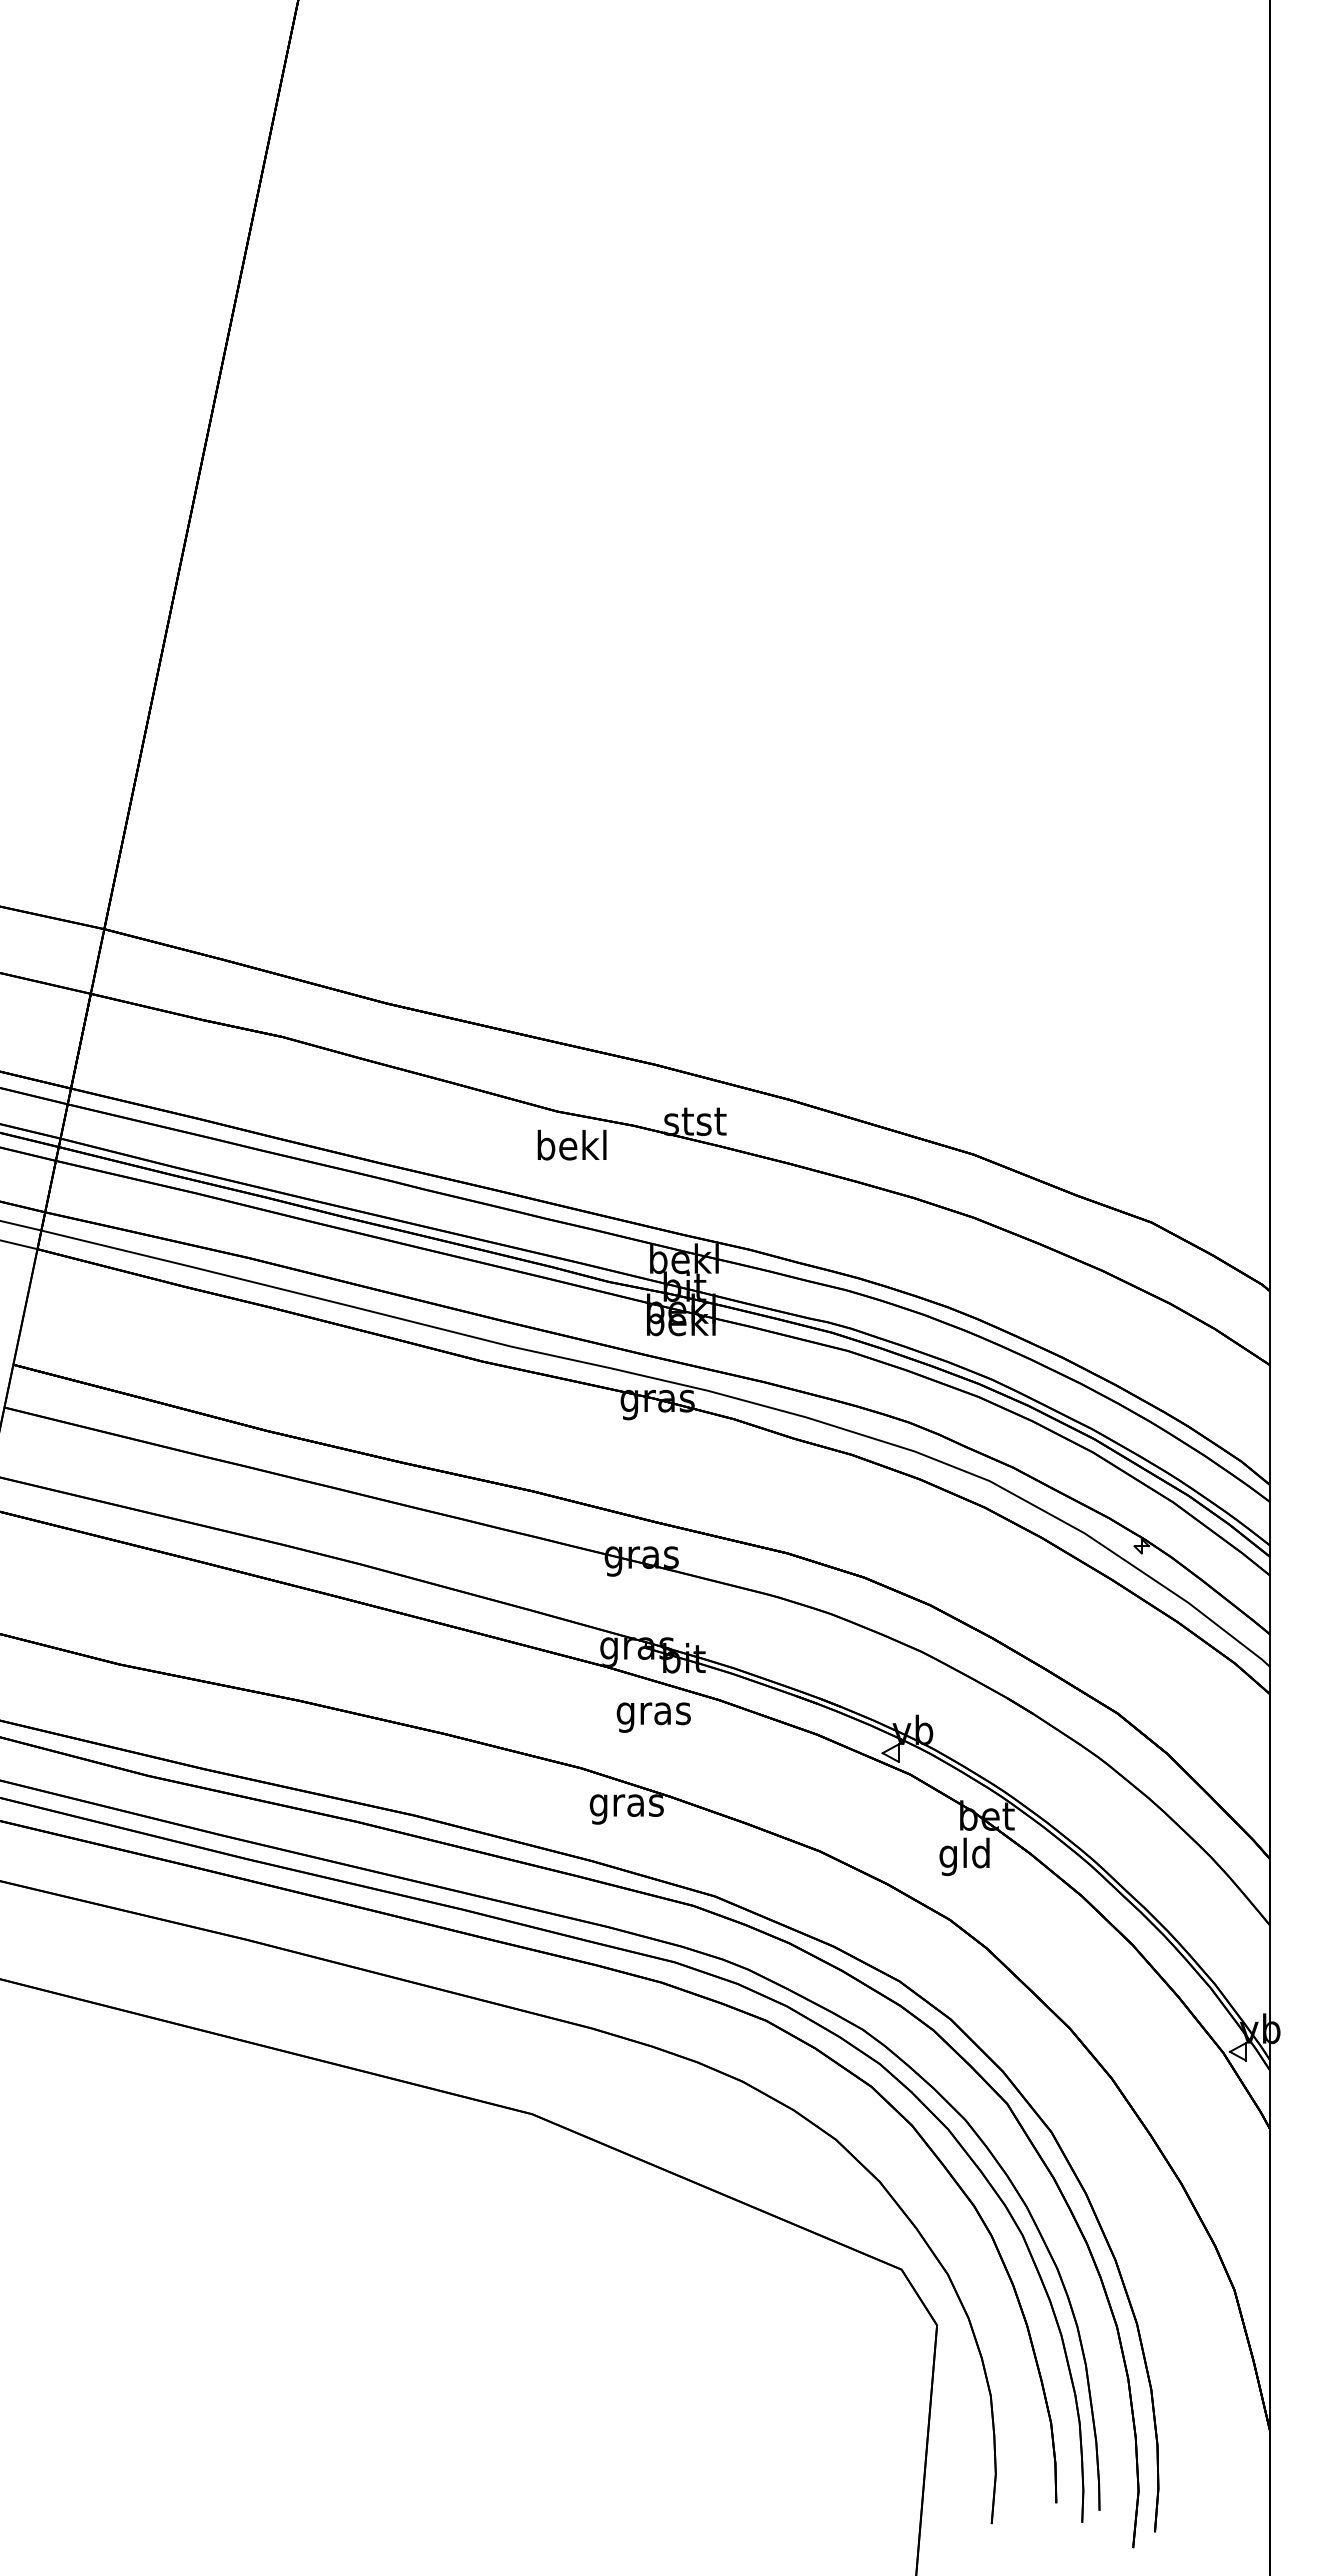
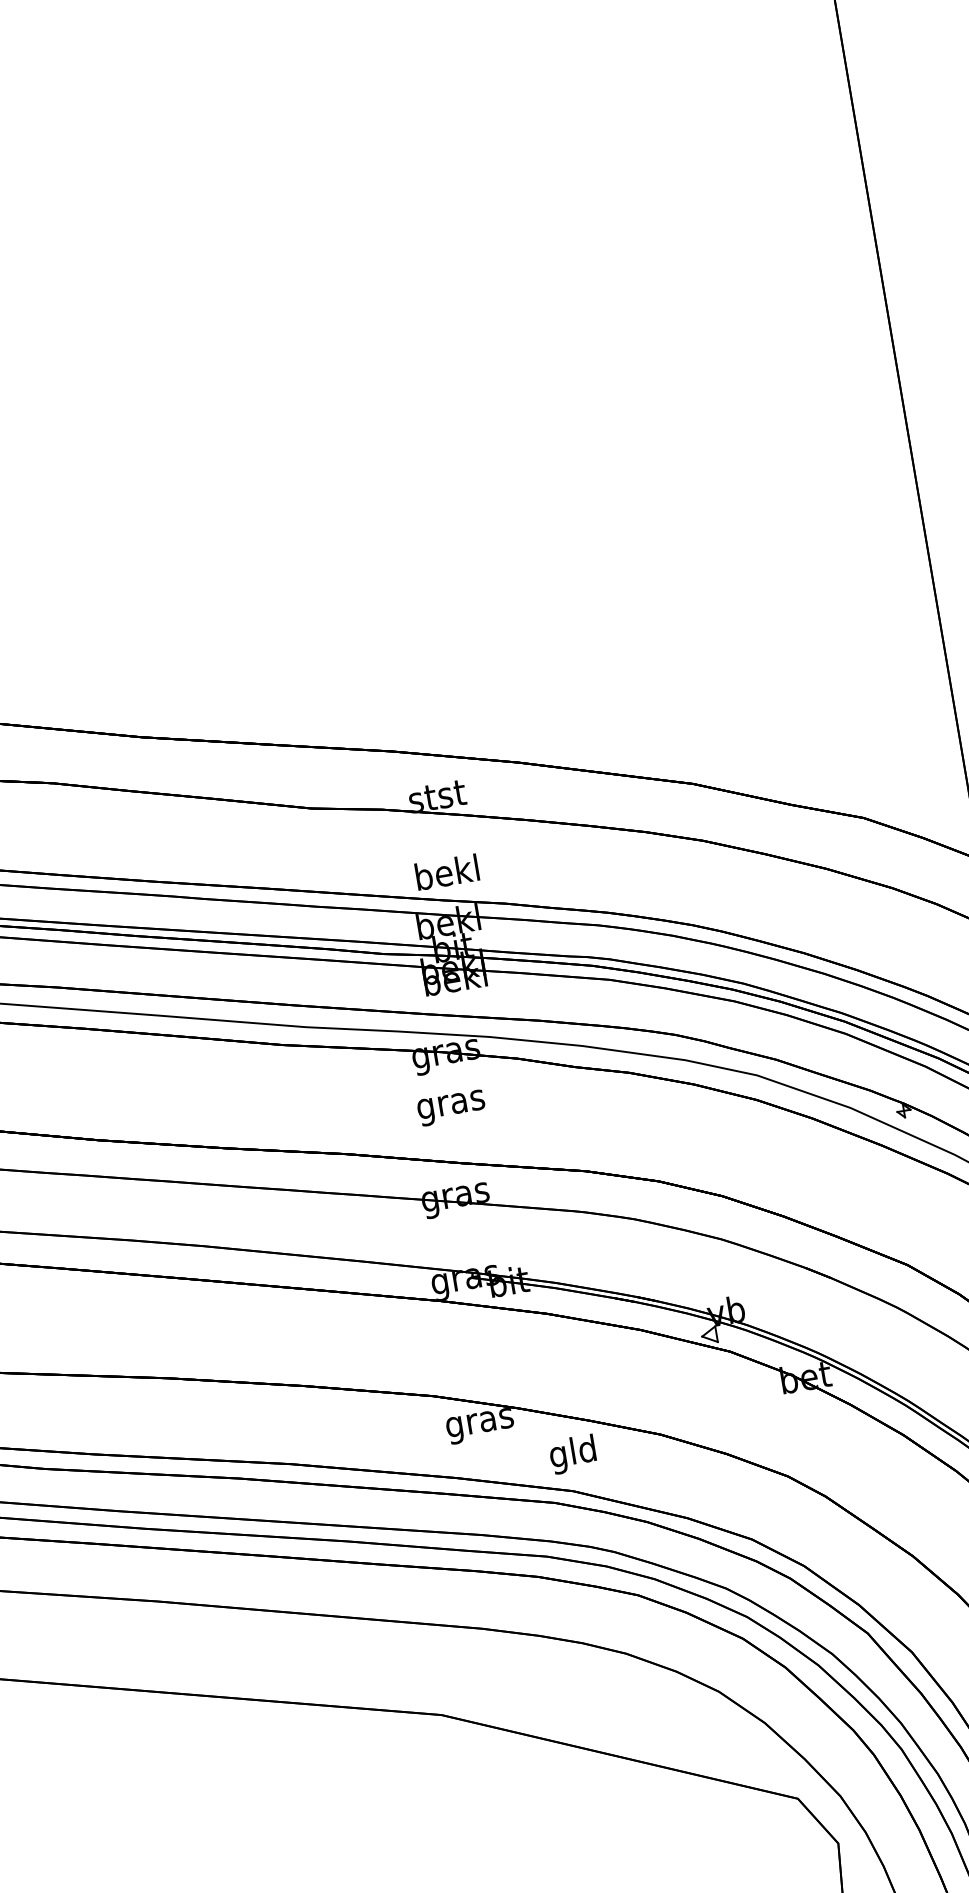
text: (571, 1144) -> (446, 871), moved
text: (653, 1717) -> (451, 1108), moved
text: (964, 1856) -> (572, 1454), moved

